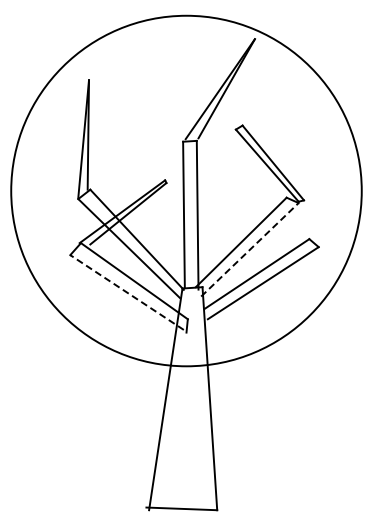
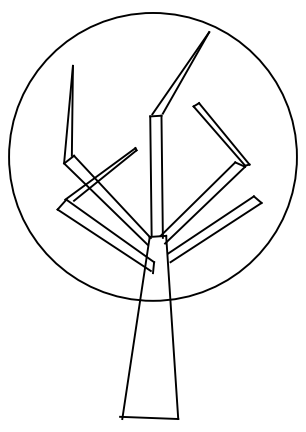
line: (249, 249) -> (204, 204), dashed -> solid
line: (127, 292) -> (104, 240), dashed -> solid

